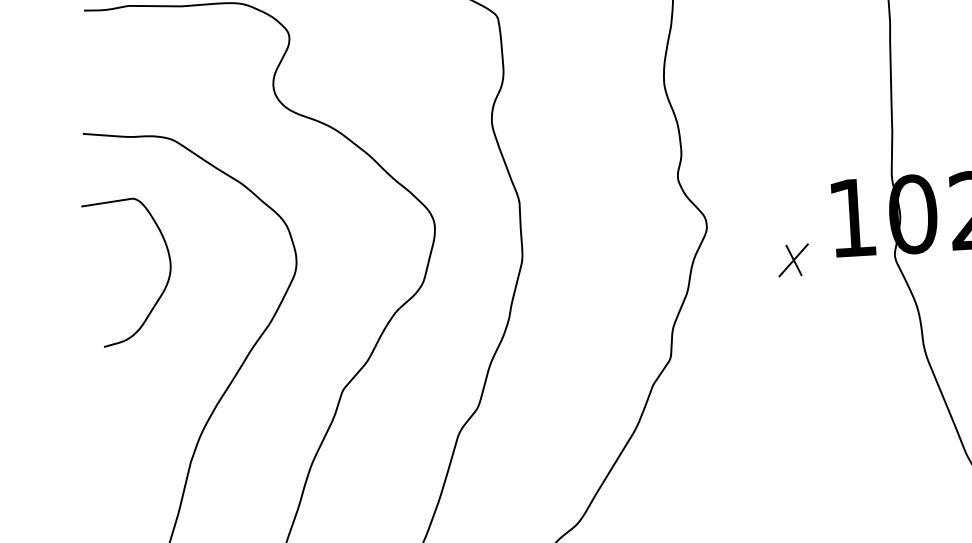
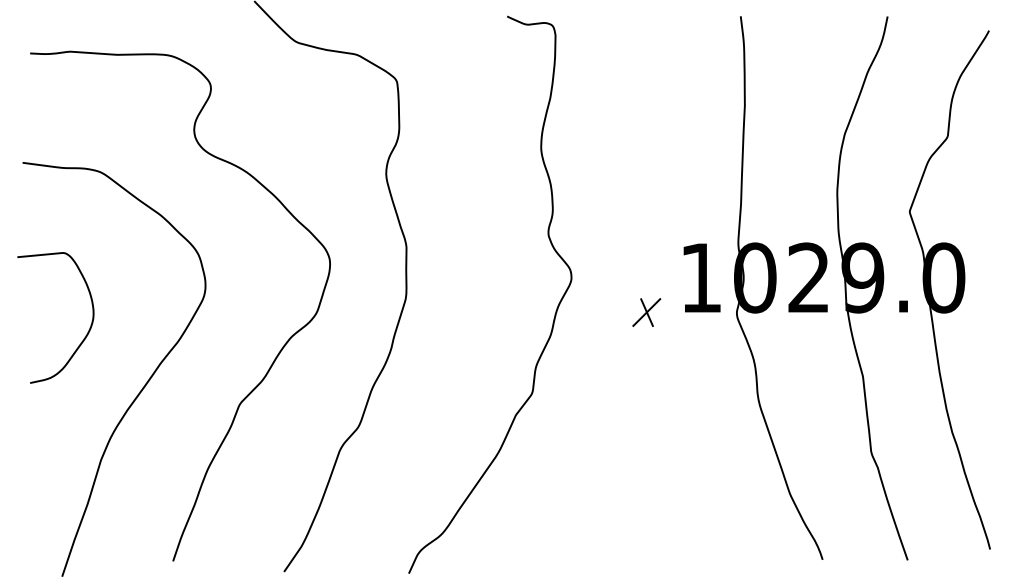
curve: (162, 289) -> (85, 335), moved

